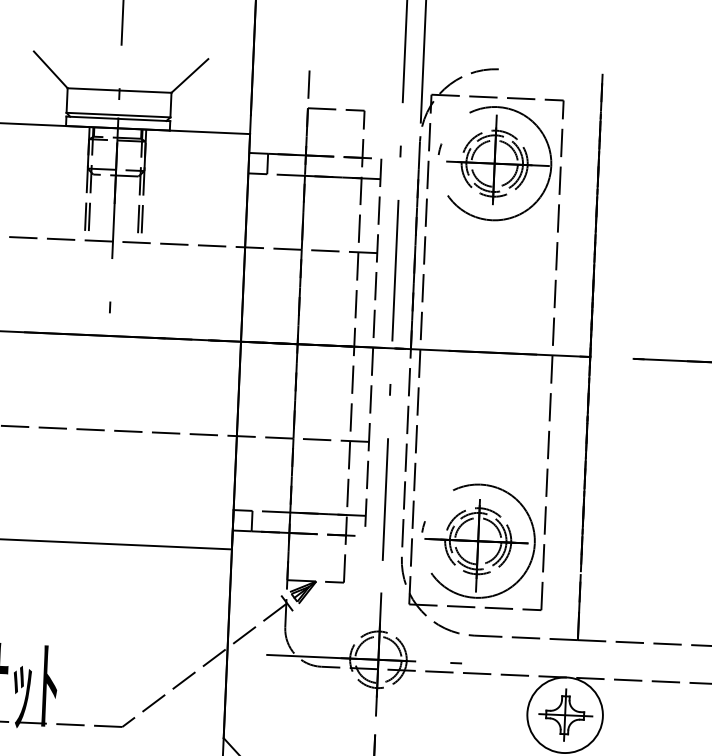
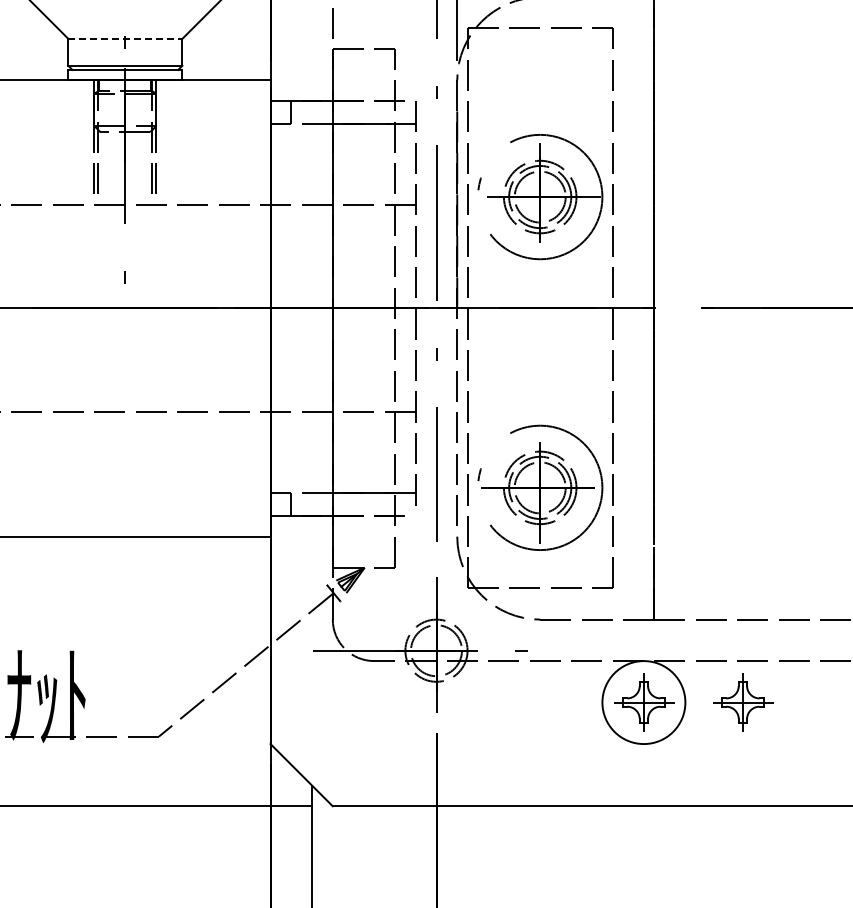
line: (119, 90) -> (125, 38), solid -> dashed
part: (494, 164) -> (540, 197), moved
part: (478, 540) -> (540, 487), moved
part: (655, 719) -> (743, 702), added

